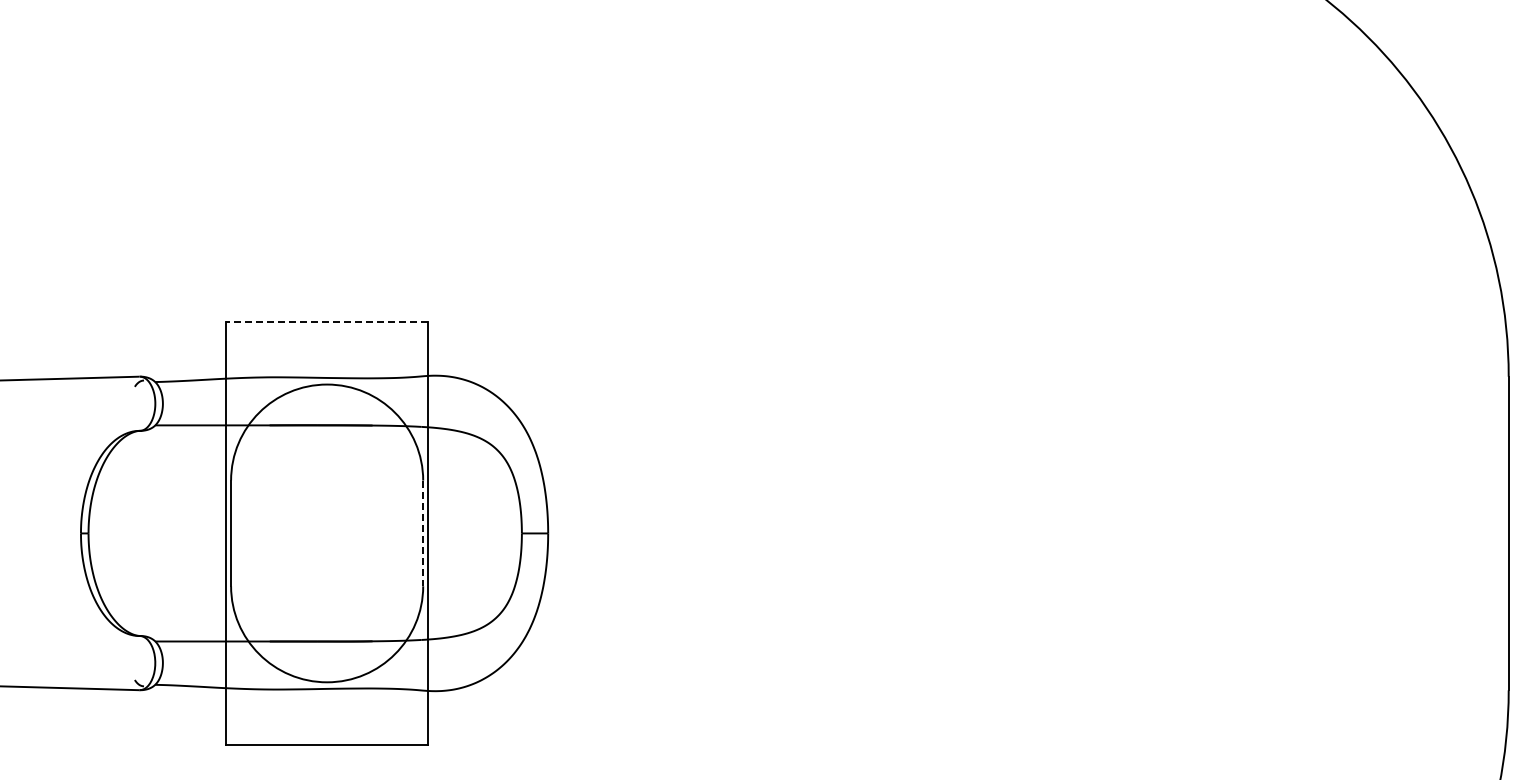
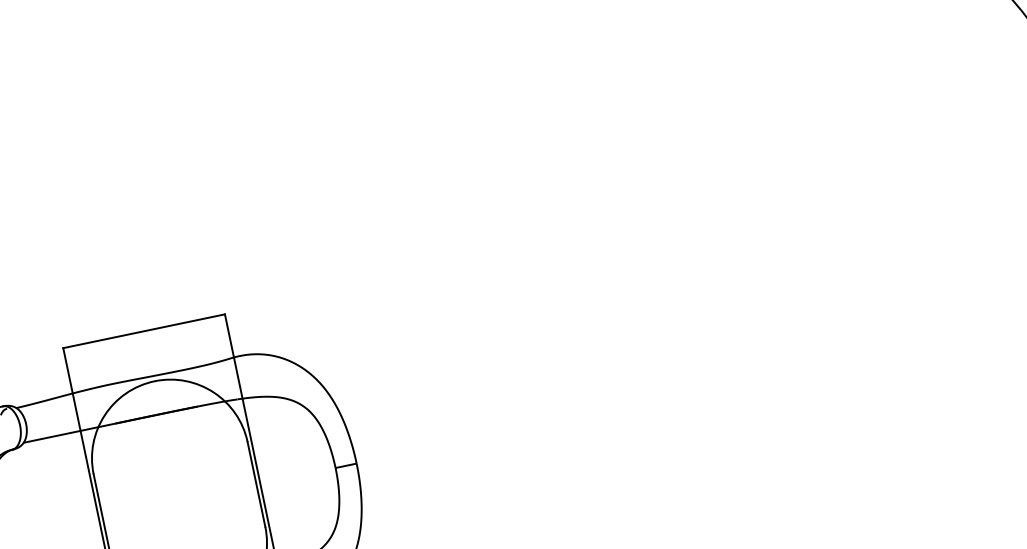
line: (327, 322) -> (144, 331), dashed -> solid
line: (423, 533) -> (256, 484), dashed -> solid

